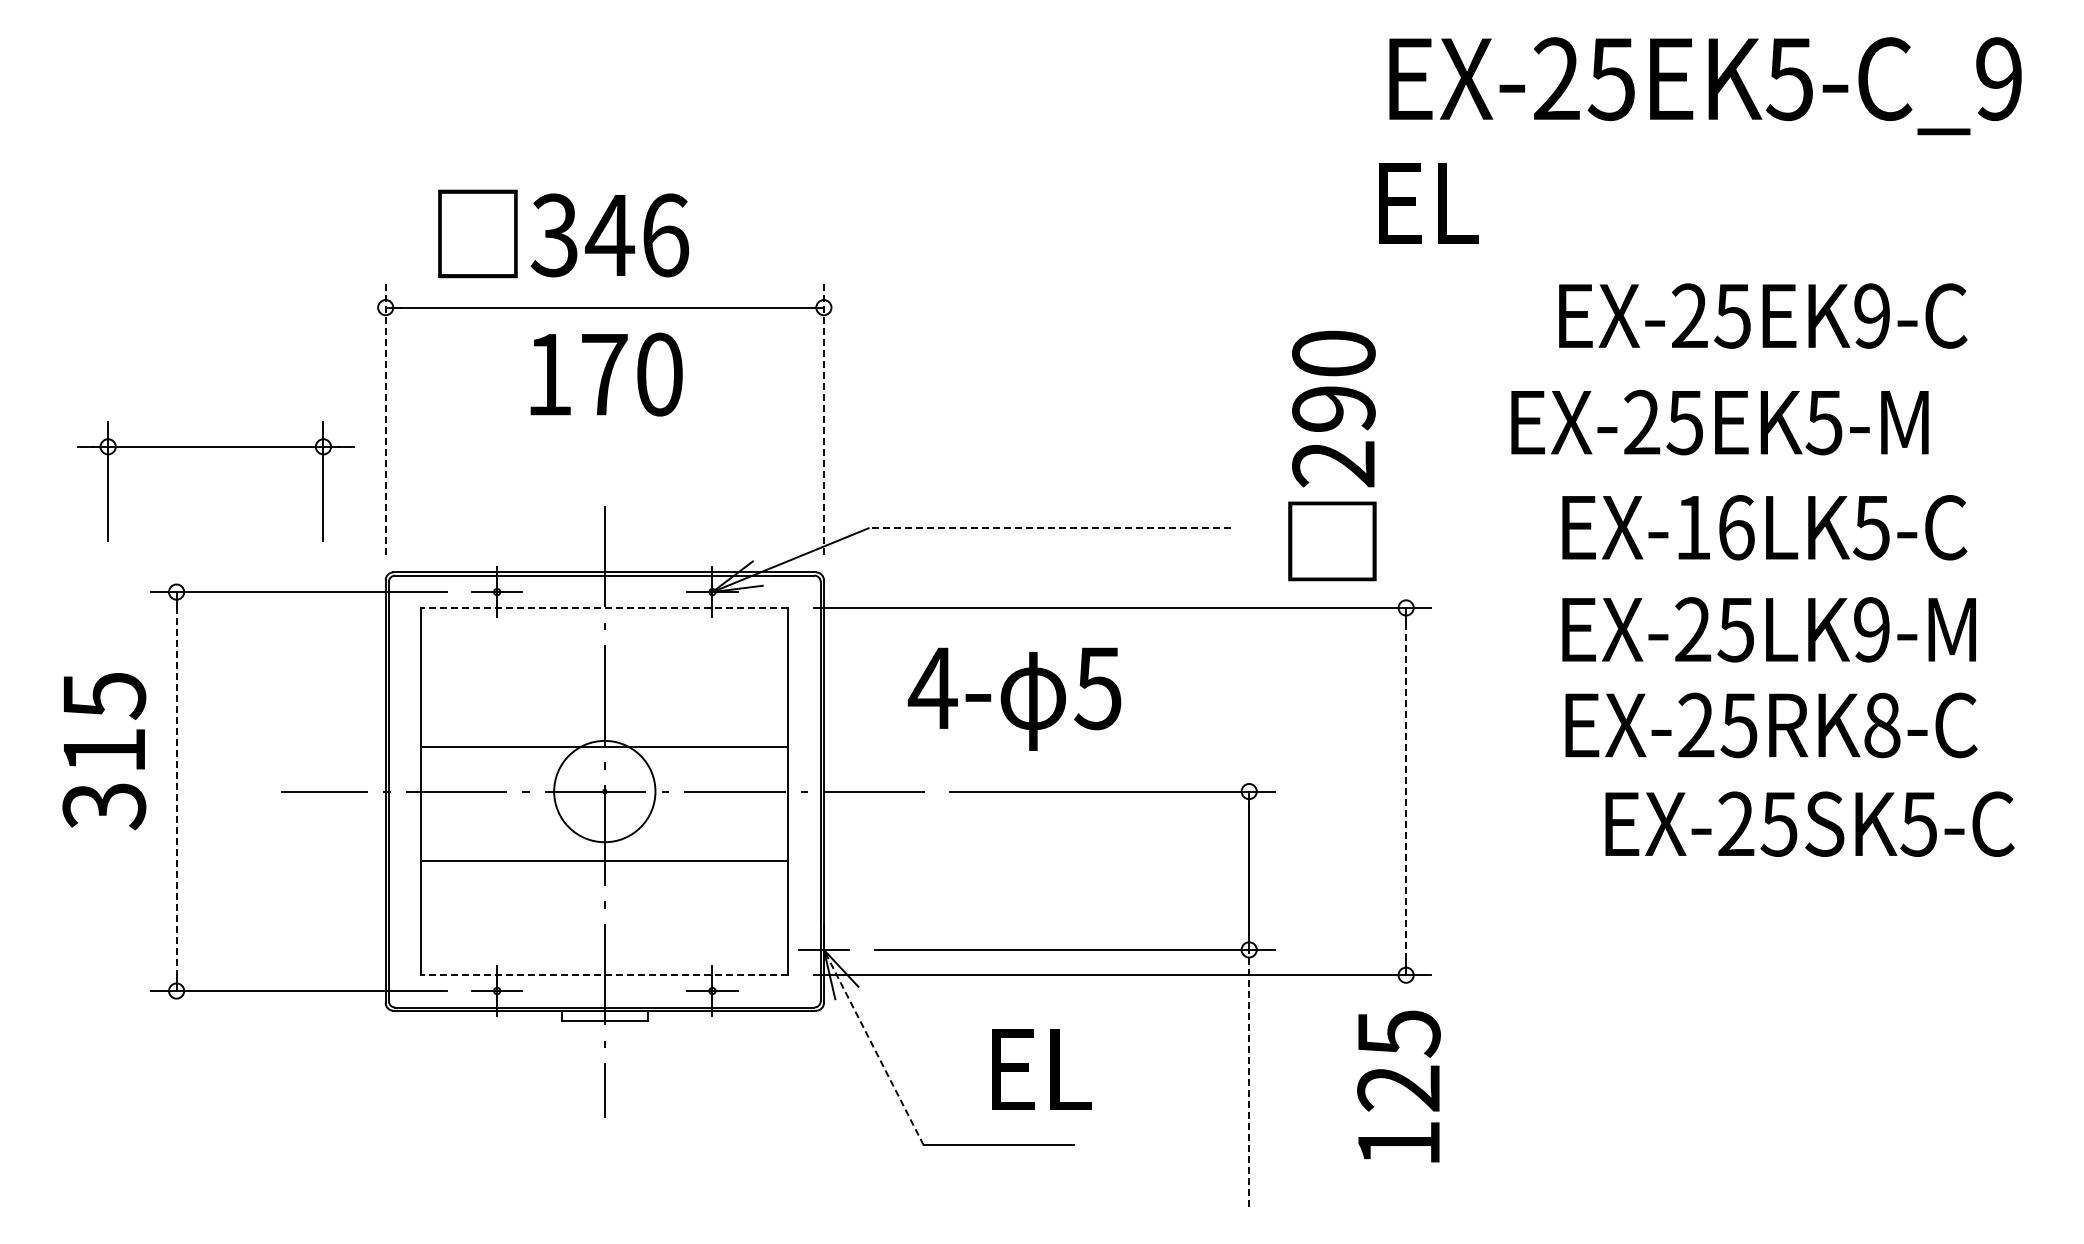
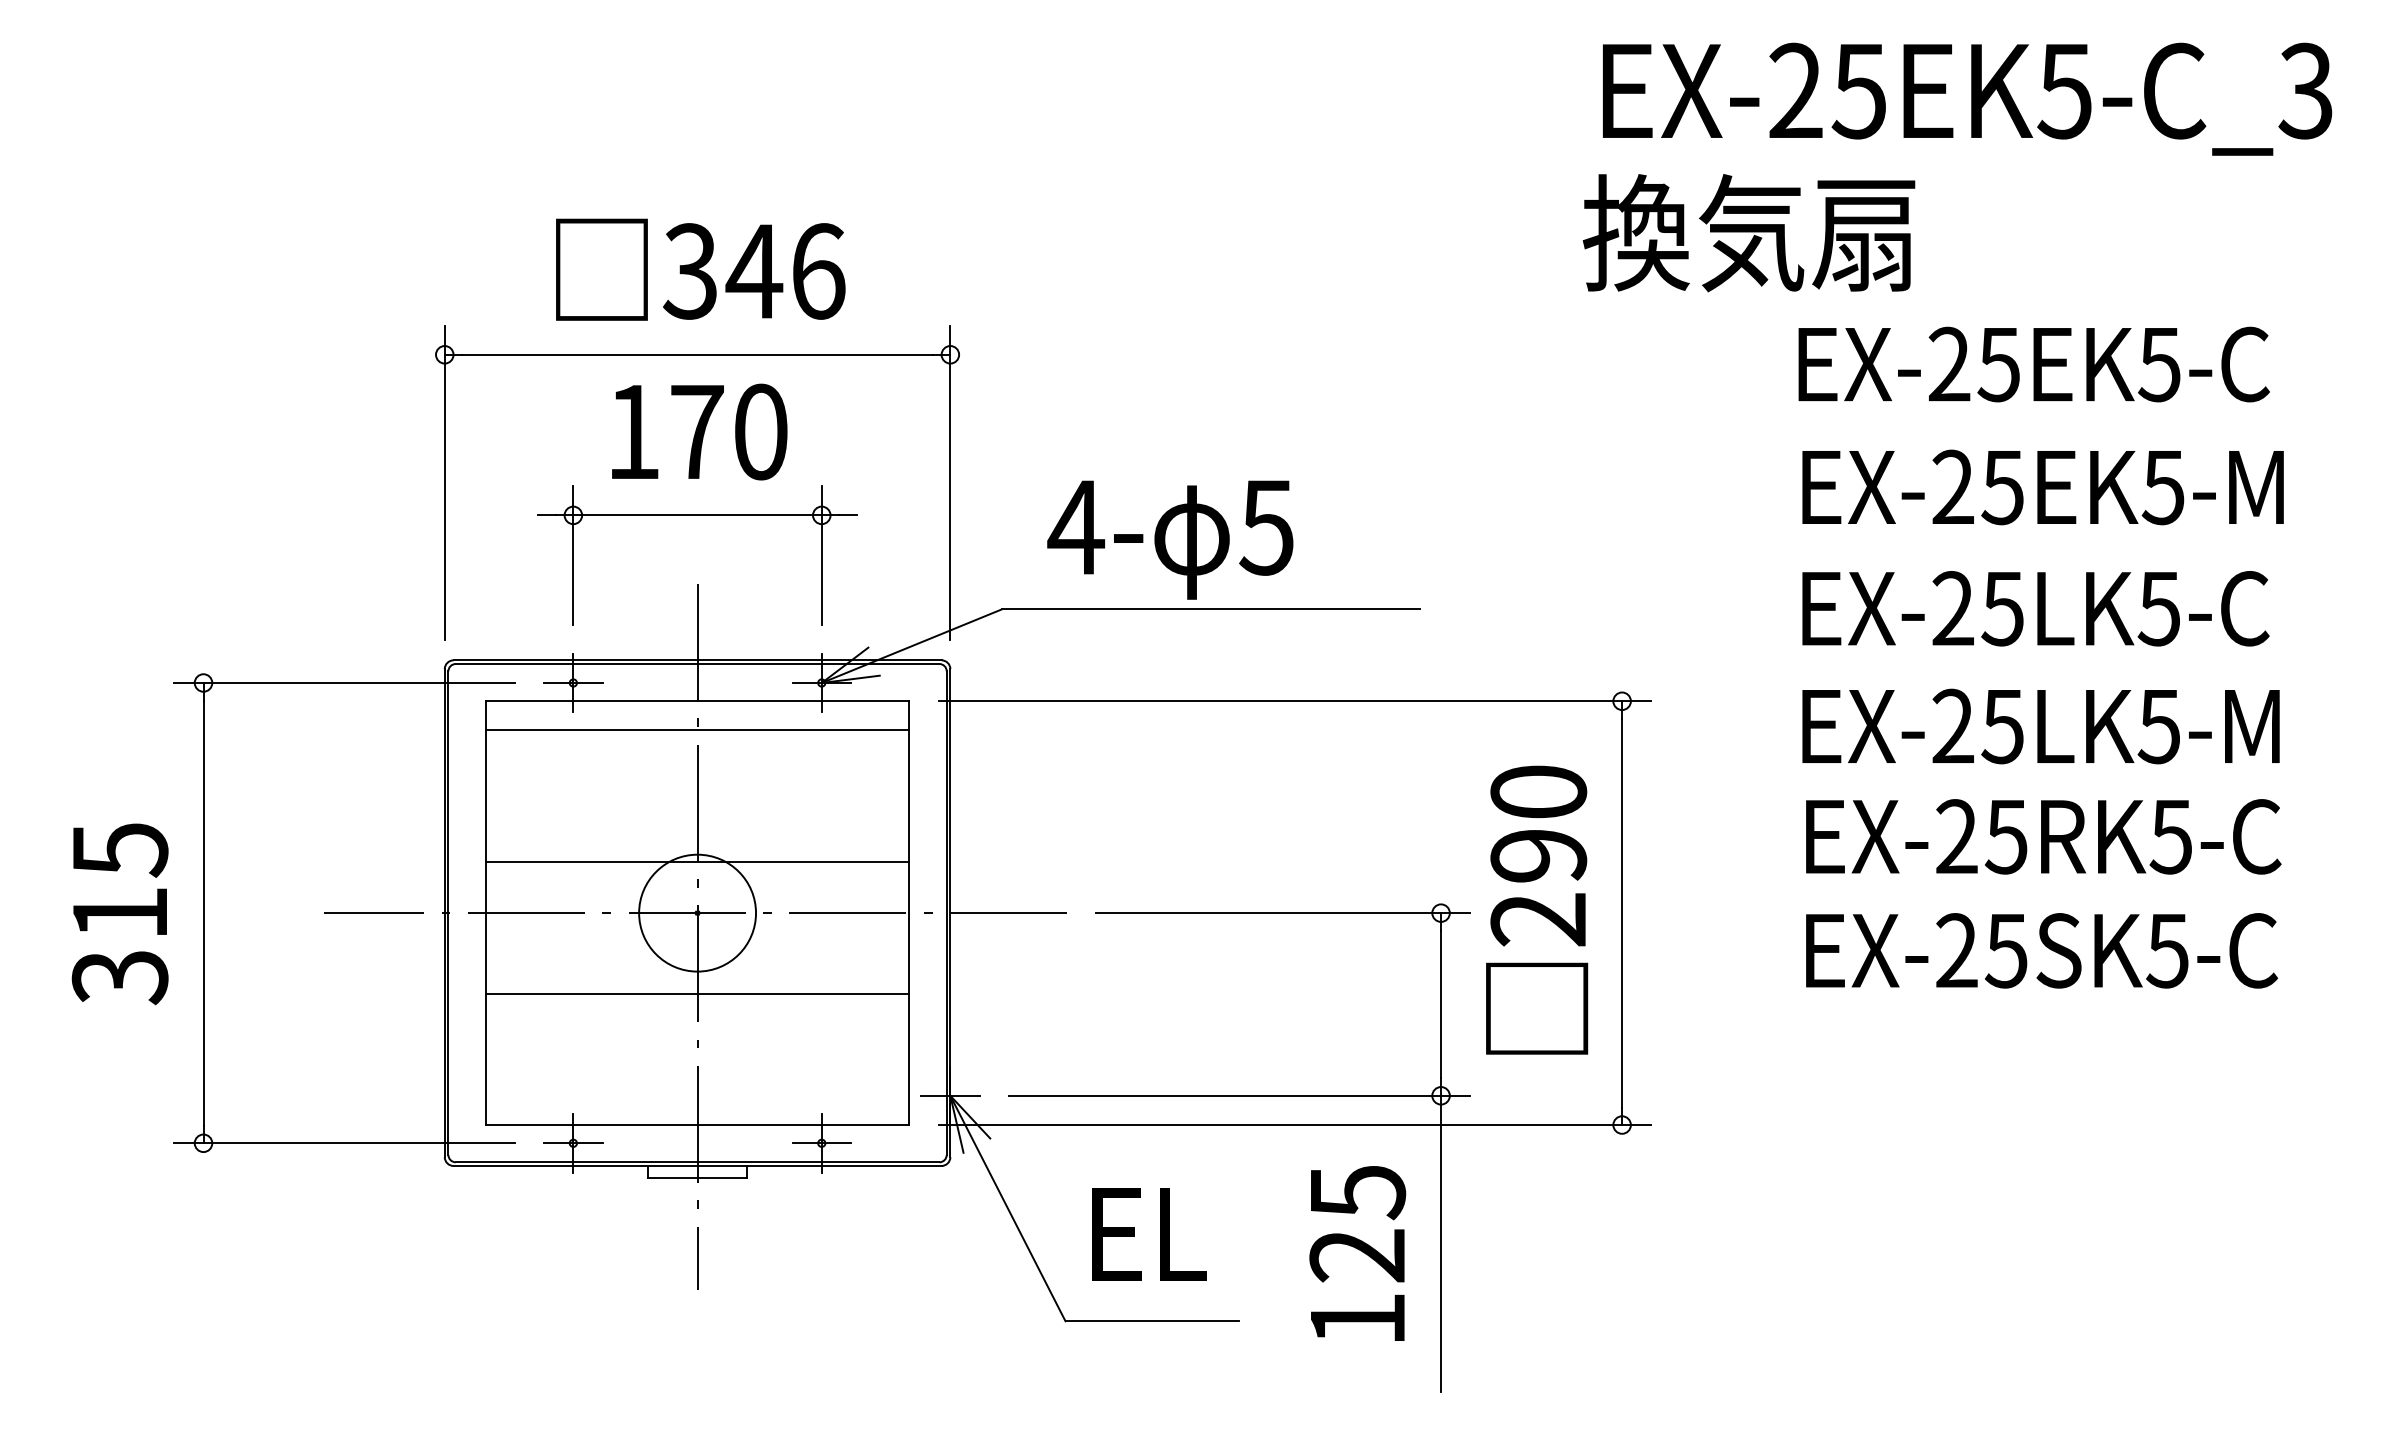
text: (1998, 79) -> (2305, 91), EX-25EK5-C_9 -> EX-25EK5-C_3
text: (1516, 202) -> (1749, 233), EL -> 換気扇
text: (563, 233) -> (700, 269), moved
text: (1871, 315) -> (2159, 363), EX-25EK9-C -> EX-25EK5-C
line: (385, 418) -> (444, 482), dashed -> solid
line: (823, 418) -> (949, 482), dashed -> solid
text: (1719, 422) -> (2042, 487), moved
part: (215, 447) -> (697, 516), moved
text: (1332, 455) -> (1537, 909), moved
text: (1714, 527) -> (1977, 608), EX-16LK5-C -> EX-25LK5-C
line: (1049, 528) -> (1210, 609), dashed -> solid
line: (604, 607) -> (697, 700), dashed -> solid
text: (1871, 629) -> (2159, 726), EX-25LK9-M -> EX-25LK5-M
line: (604, 633) -> (697, 730), added
text: (1014, 698) -> (1170, 539), moved
text: (1881, 725) -> (2170, 836), EX-25RK8-C -> EX-25RK5-C
text: (104, 751) -> (120, 914), moved
line: (176, 792) -> (203, 914), dashed -> solid
line: (1406, 792) -> (1622, 914), dashed -> solid
text: (1809, 823) -> (2041, 949), moved
line: (604, 975) -> (697, 1125), dashed -> solid
line: (873, 1047) -> (1007, 1208), dashed -> solid
text: (1041, 1069) -> (1149, 1233), moved
line: (1249, 1077) -> (1441, 1243), dashed -> solid
text: (1398, 1086) -> (1357, 1253), moved

